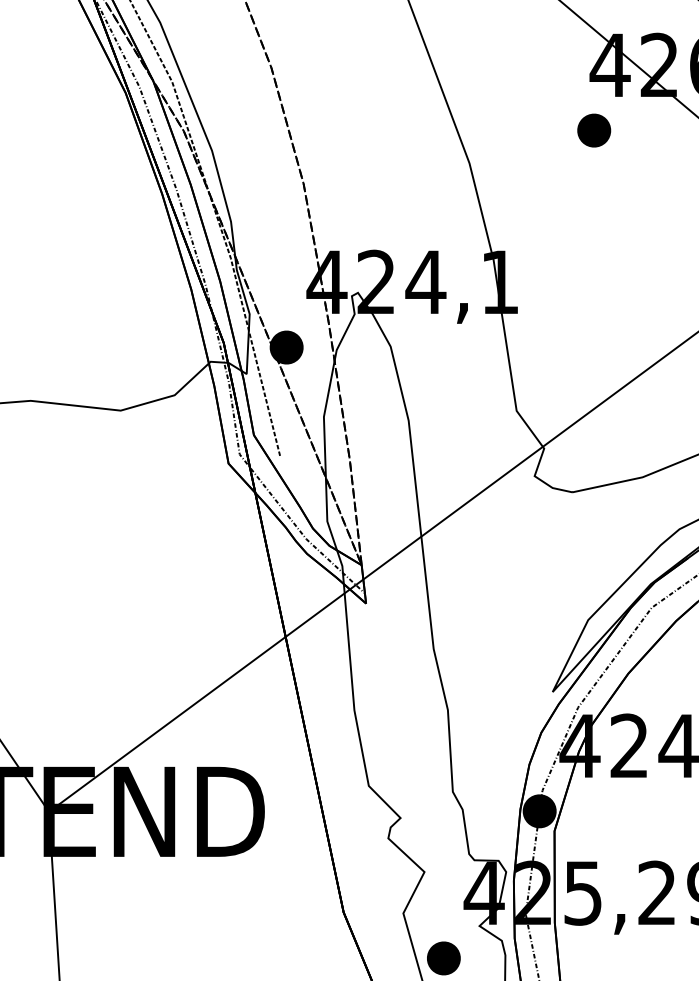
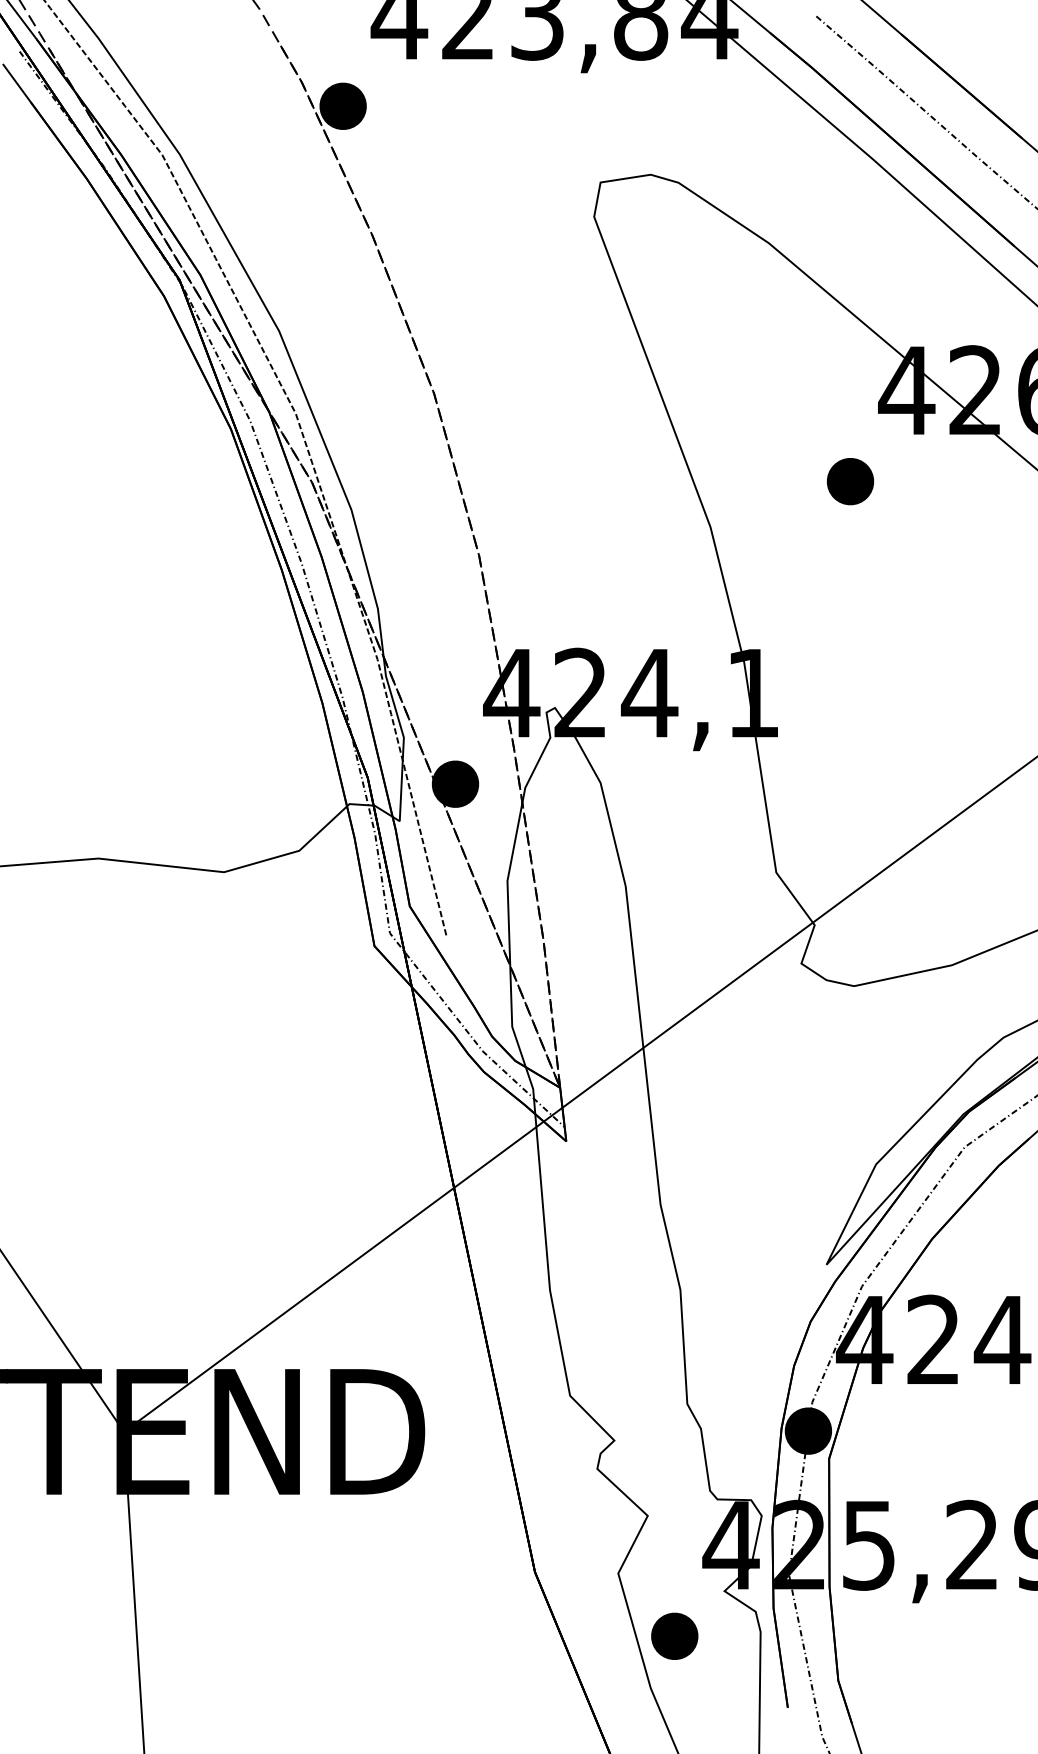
part: (594, 130) -> (850, 481), moved

